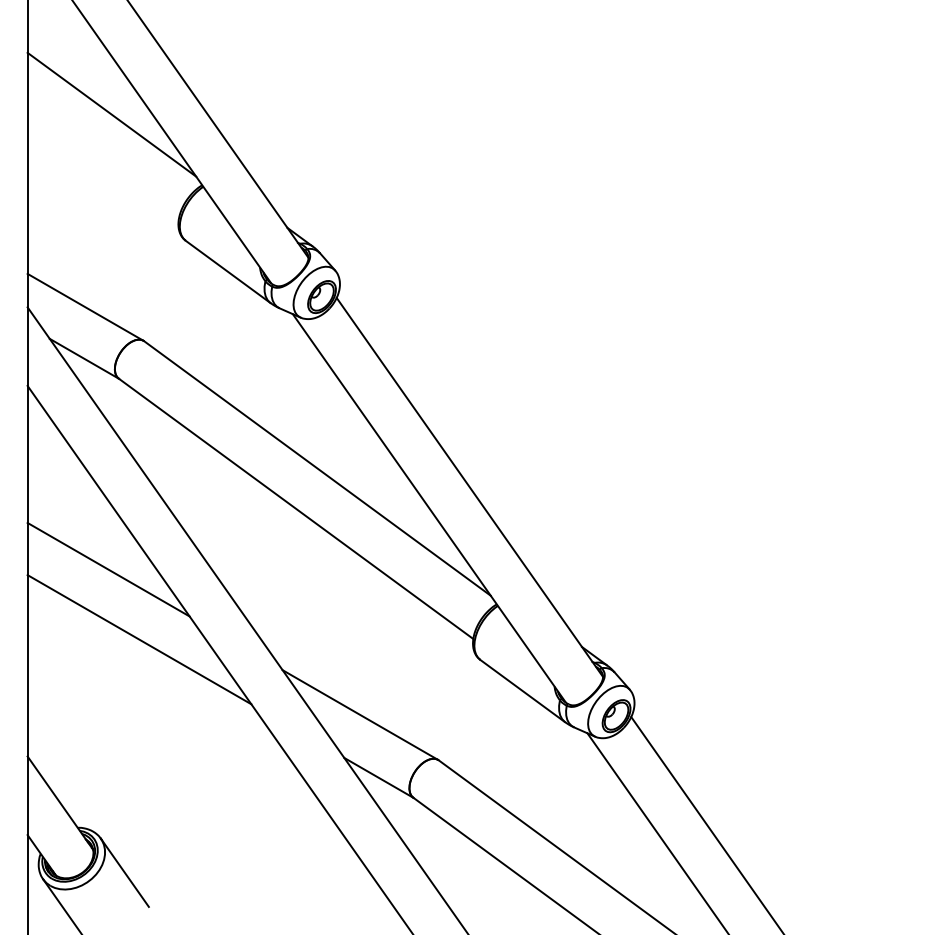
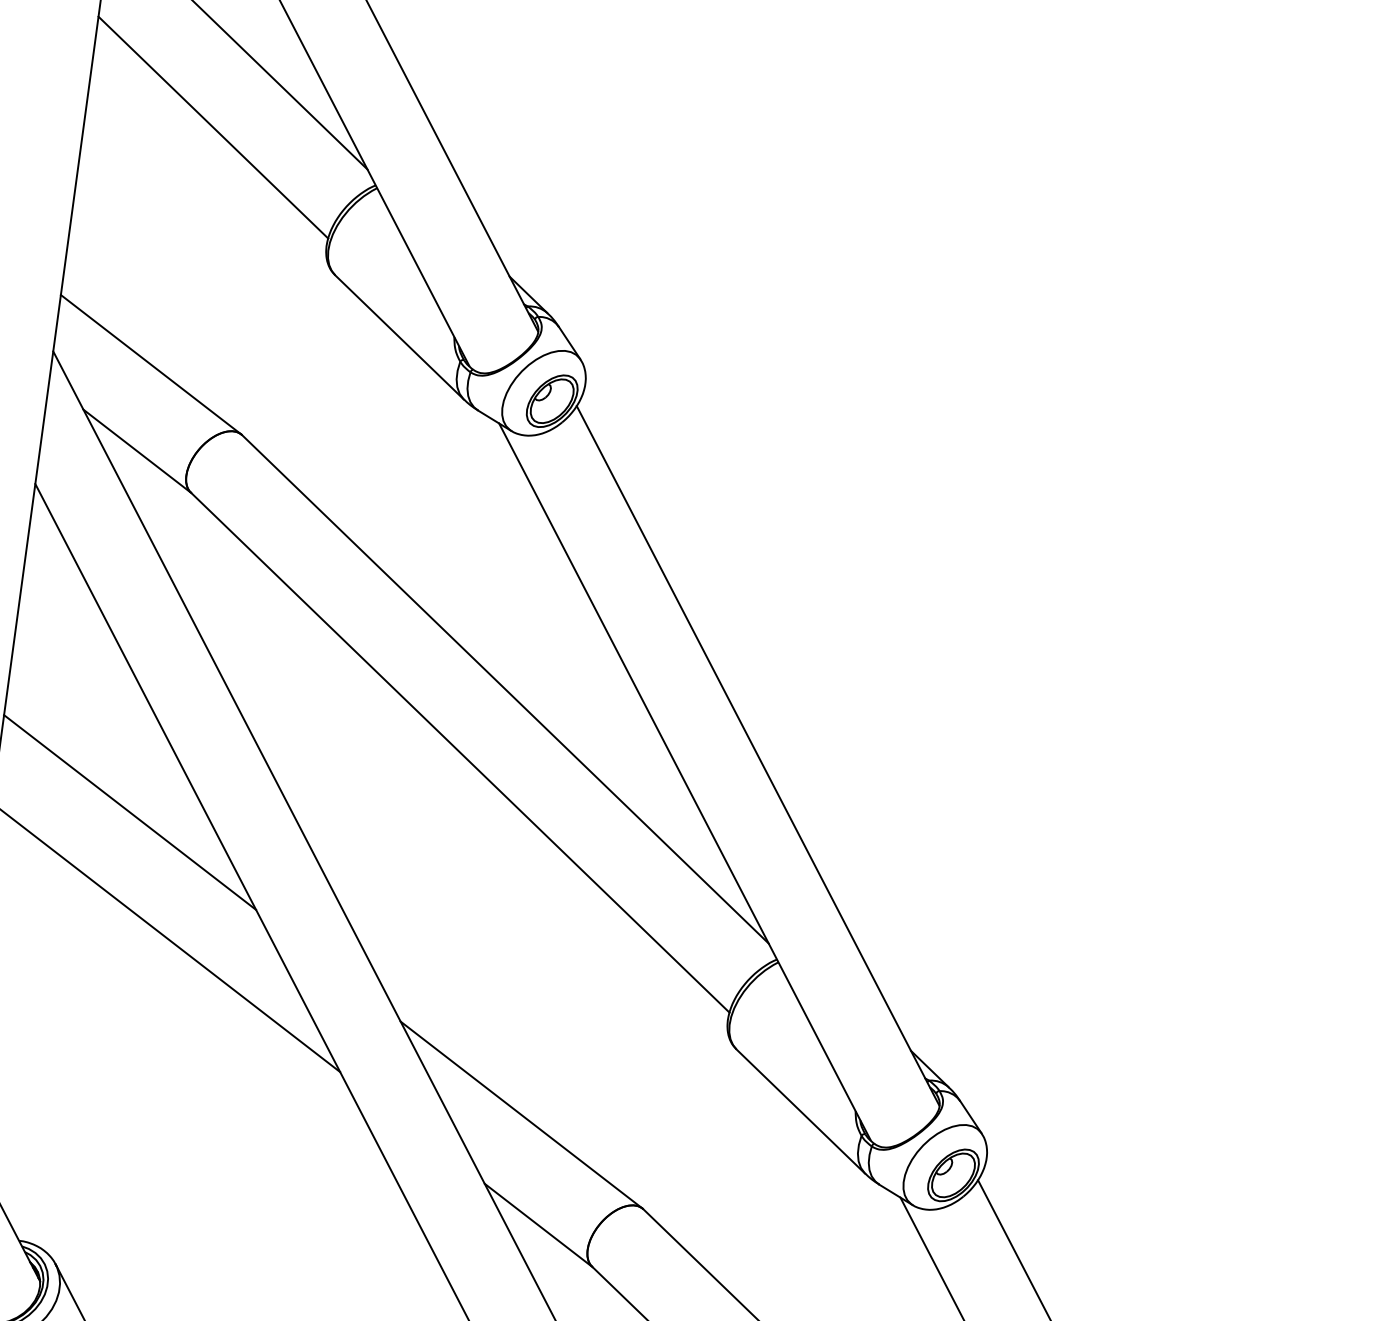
line: (102, 163) -> (212, 125), added

